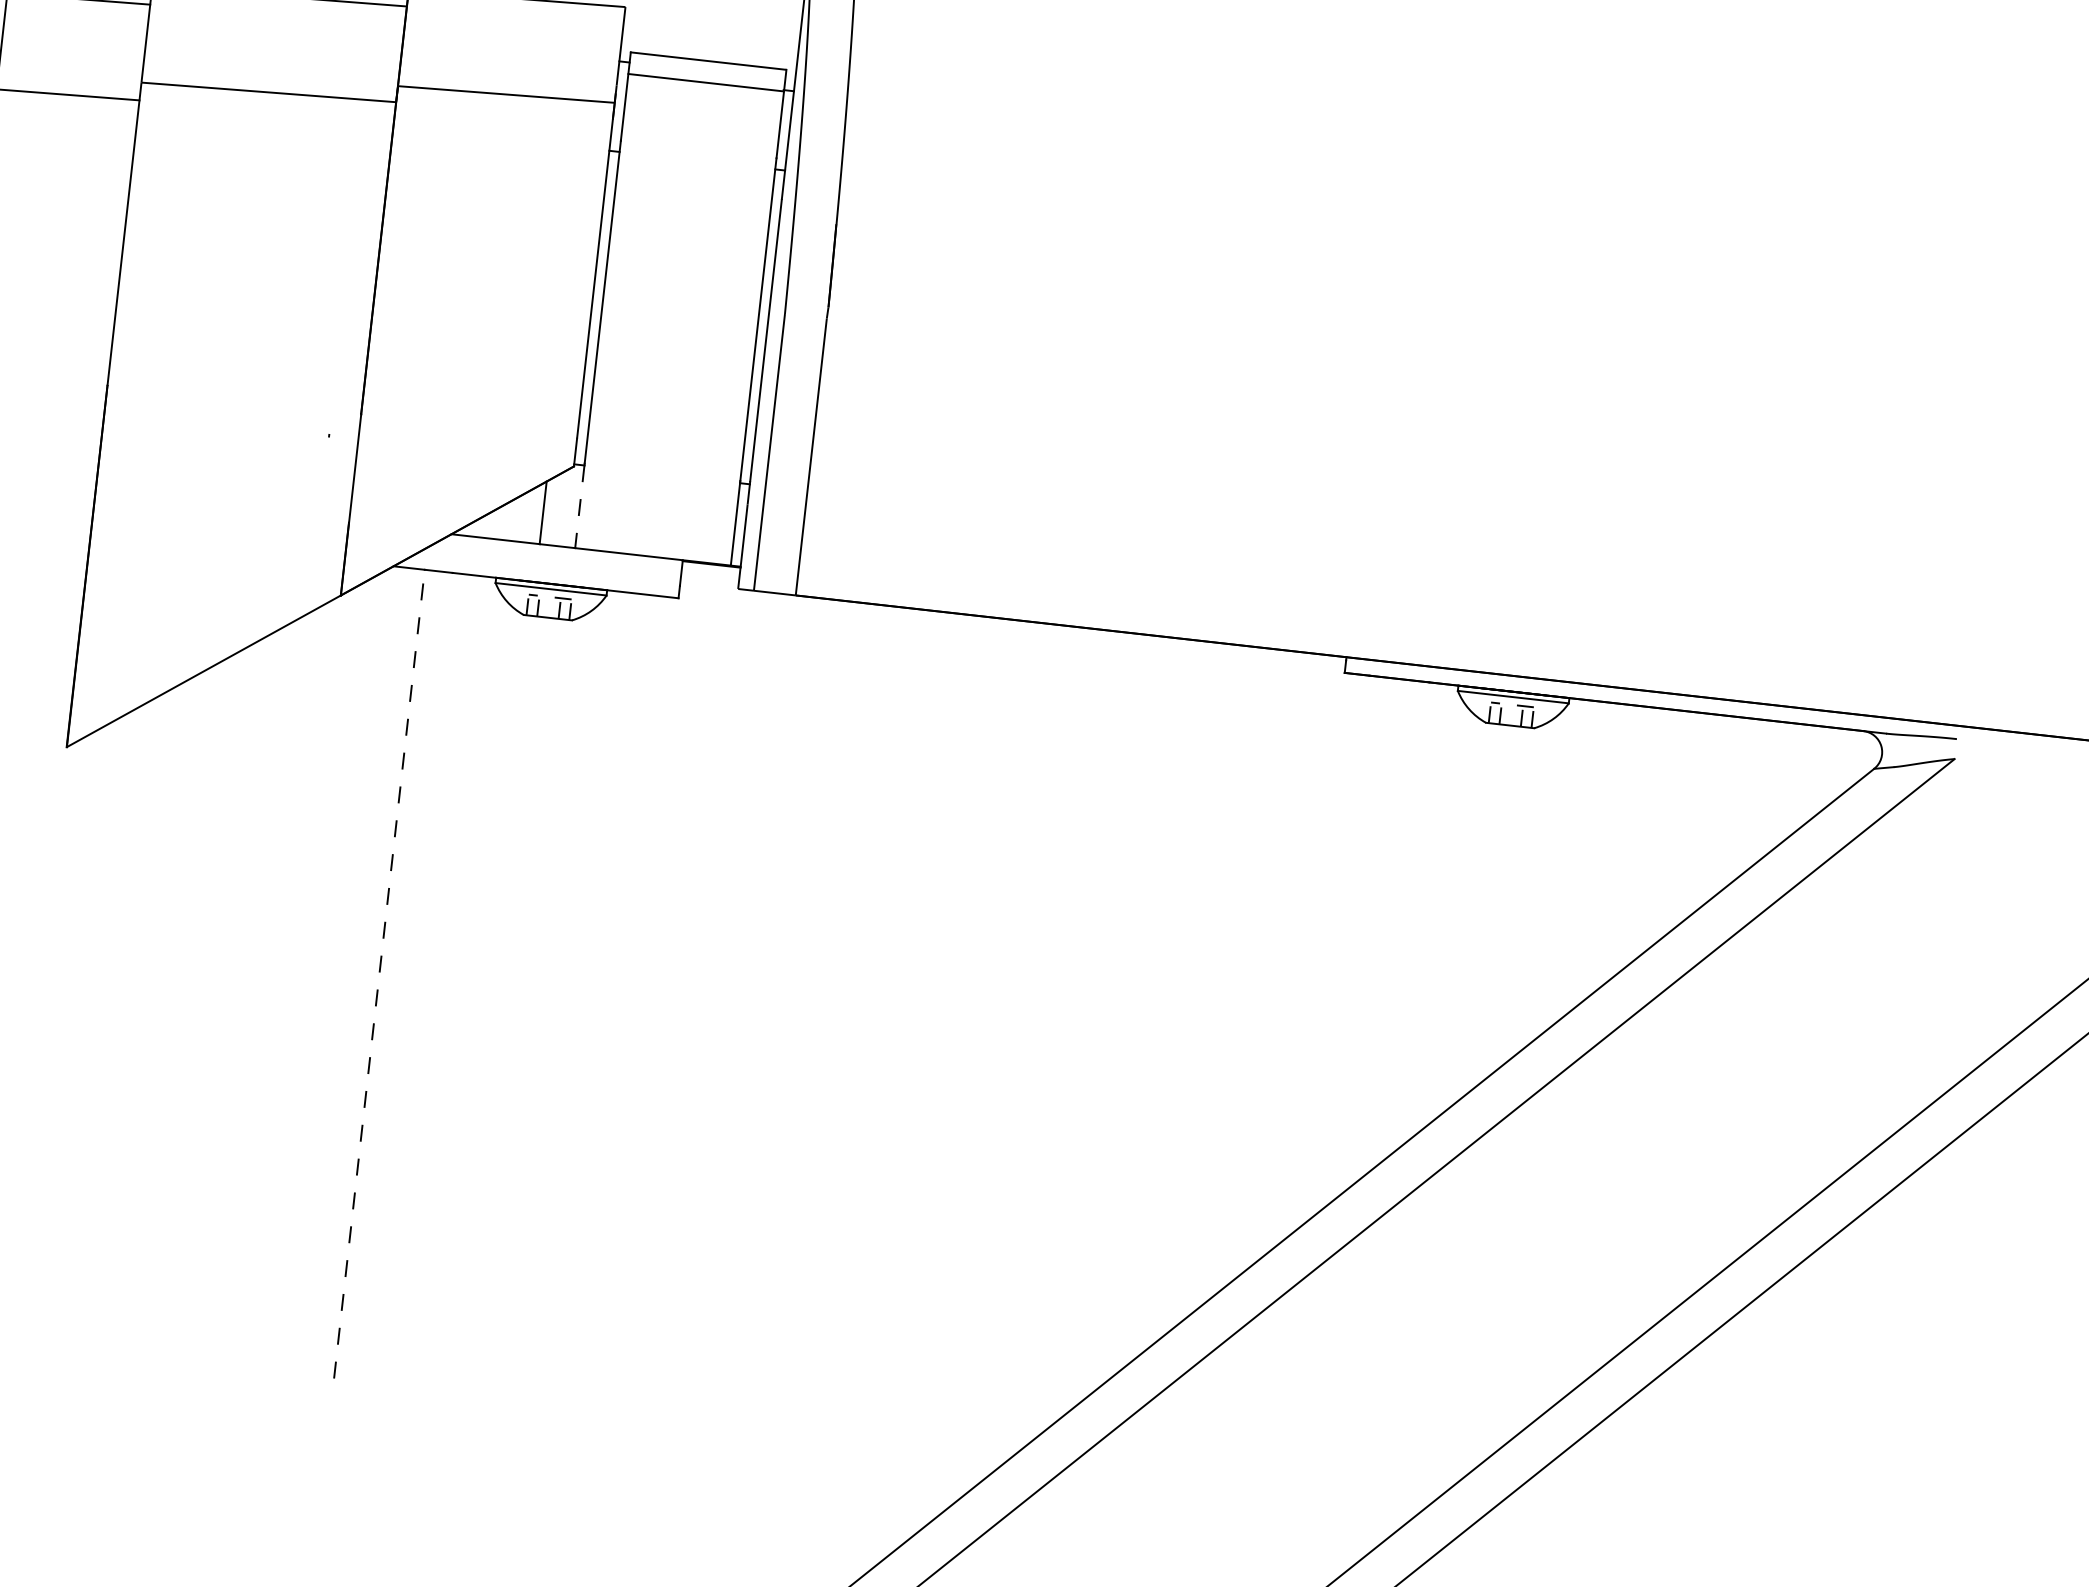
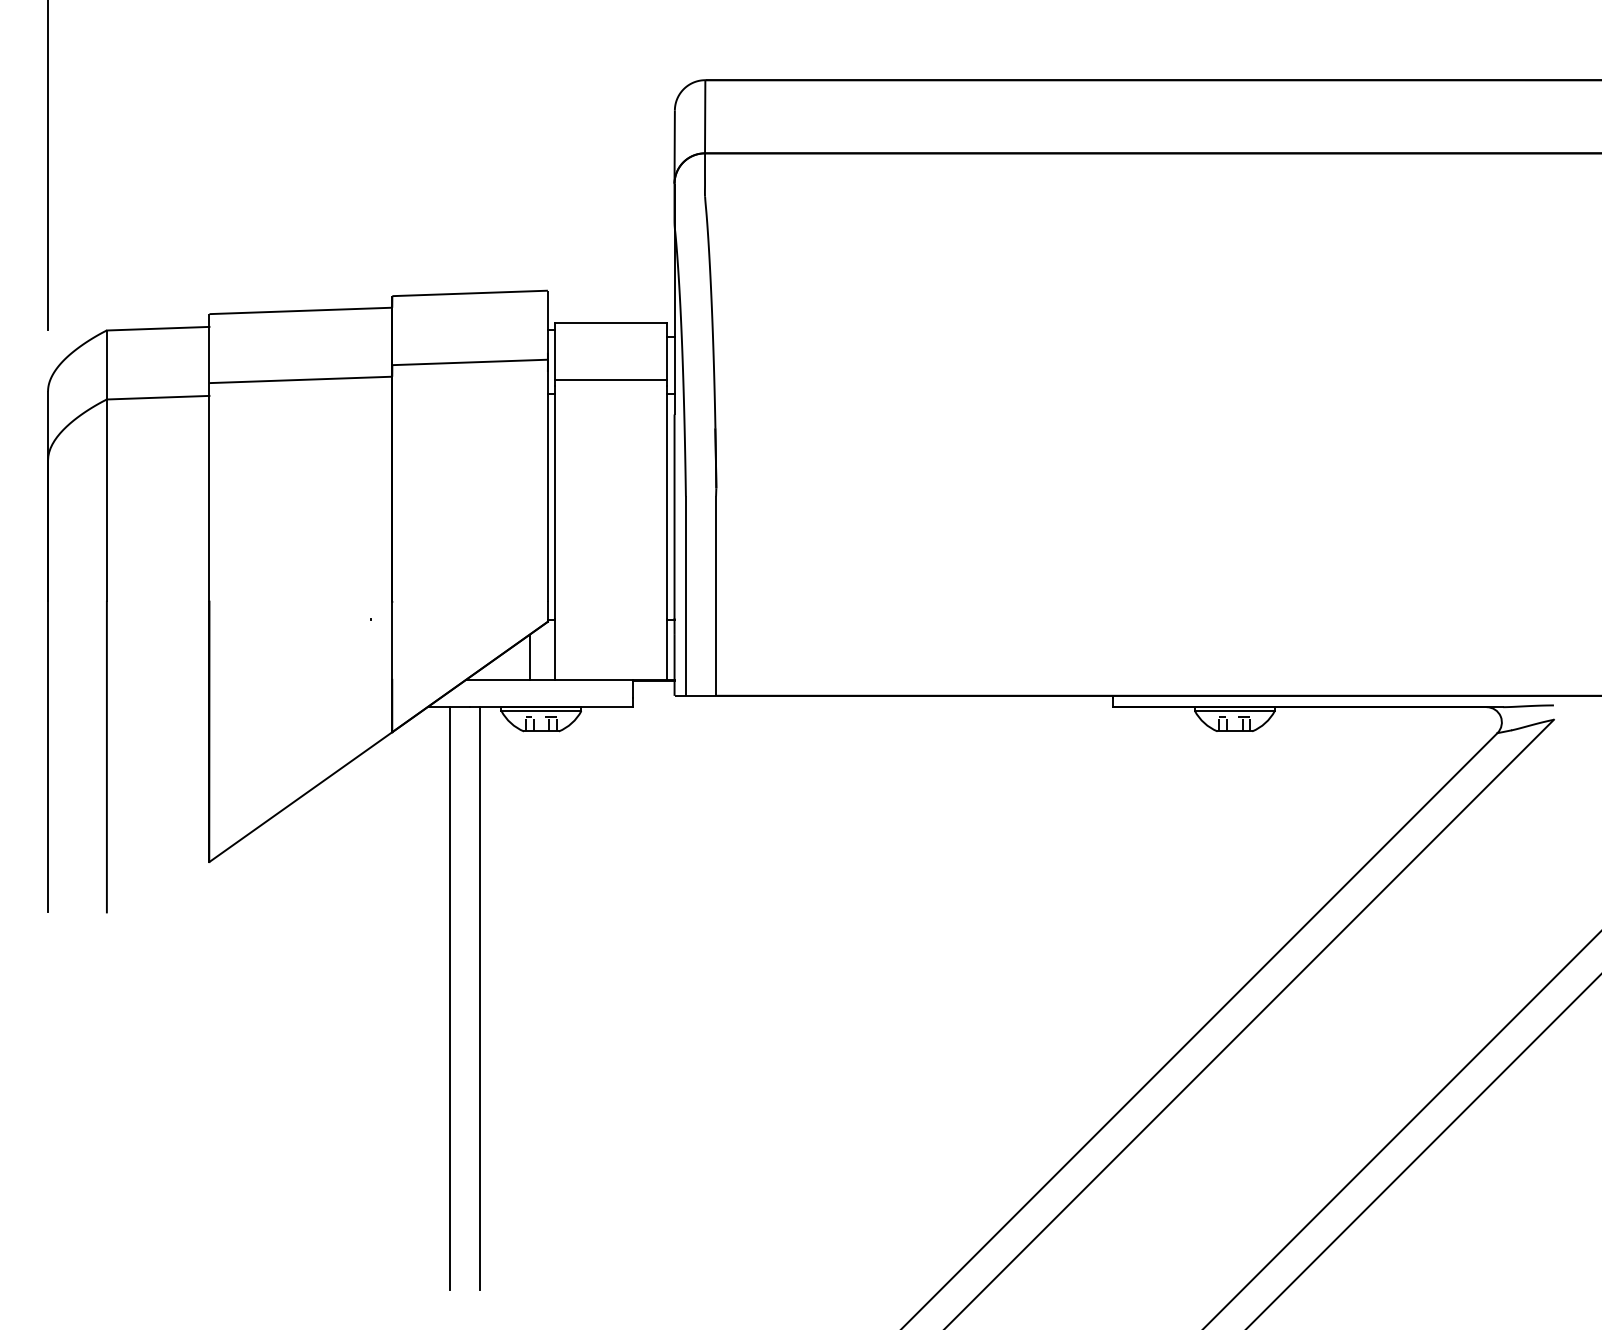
line: (706, 83) -> (611, 380), moved
line: (580, 506) -> (555, 649), dashed -> solid
line: (380, 974) -> (450, 998), dashed -> solid
line: (421, 978) -> (480, 998), added

